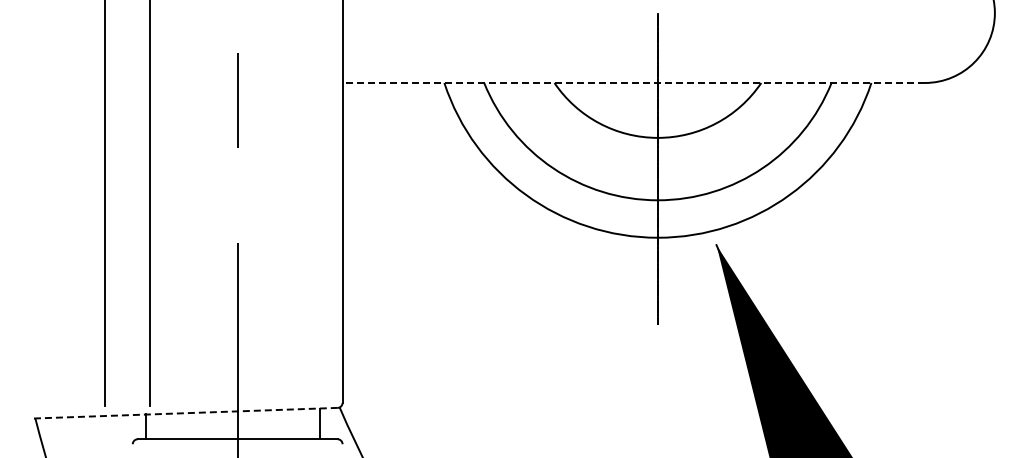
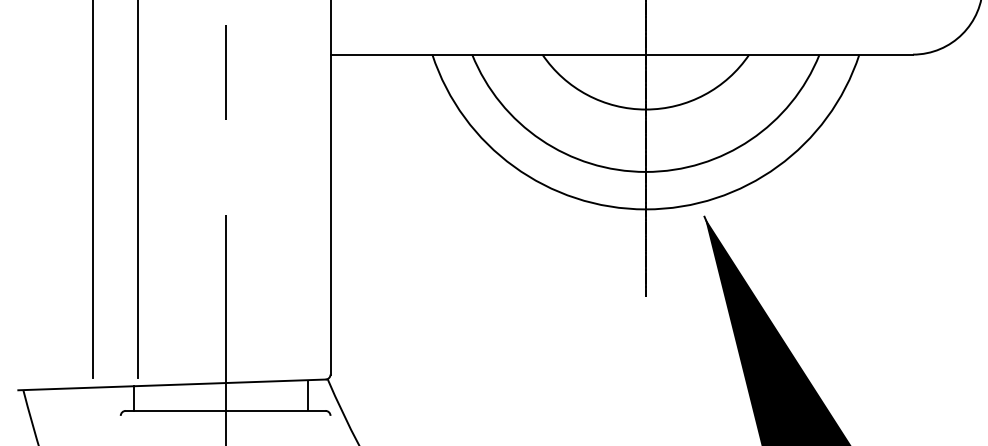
line: (633, 82) -> (621, 54), dashed -> solid
line: (184, 413) -> (172, 385), dashed -> solid

